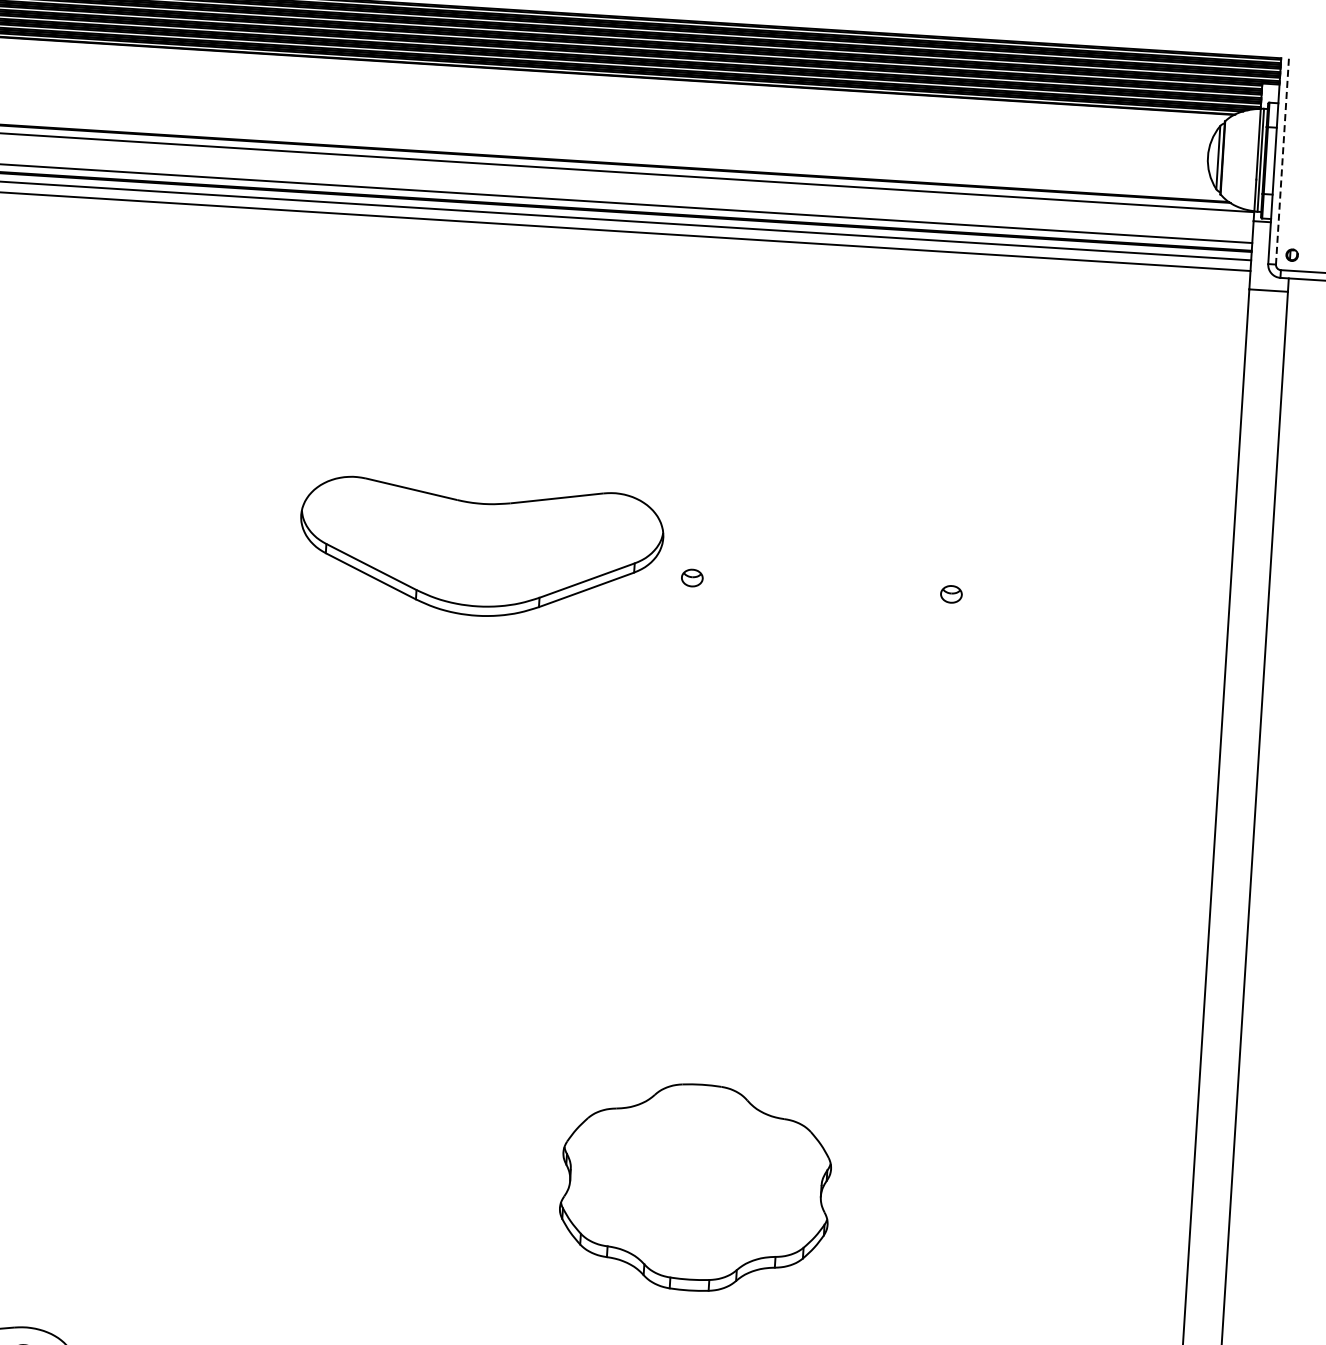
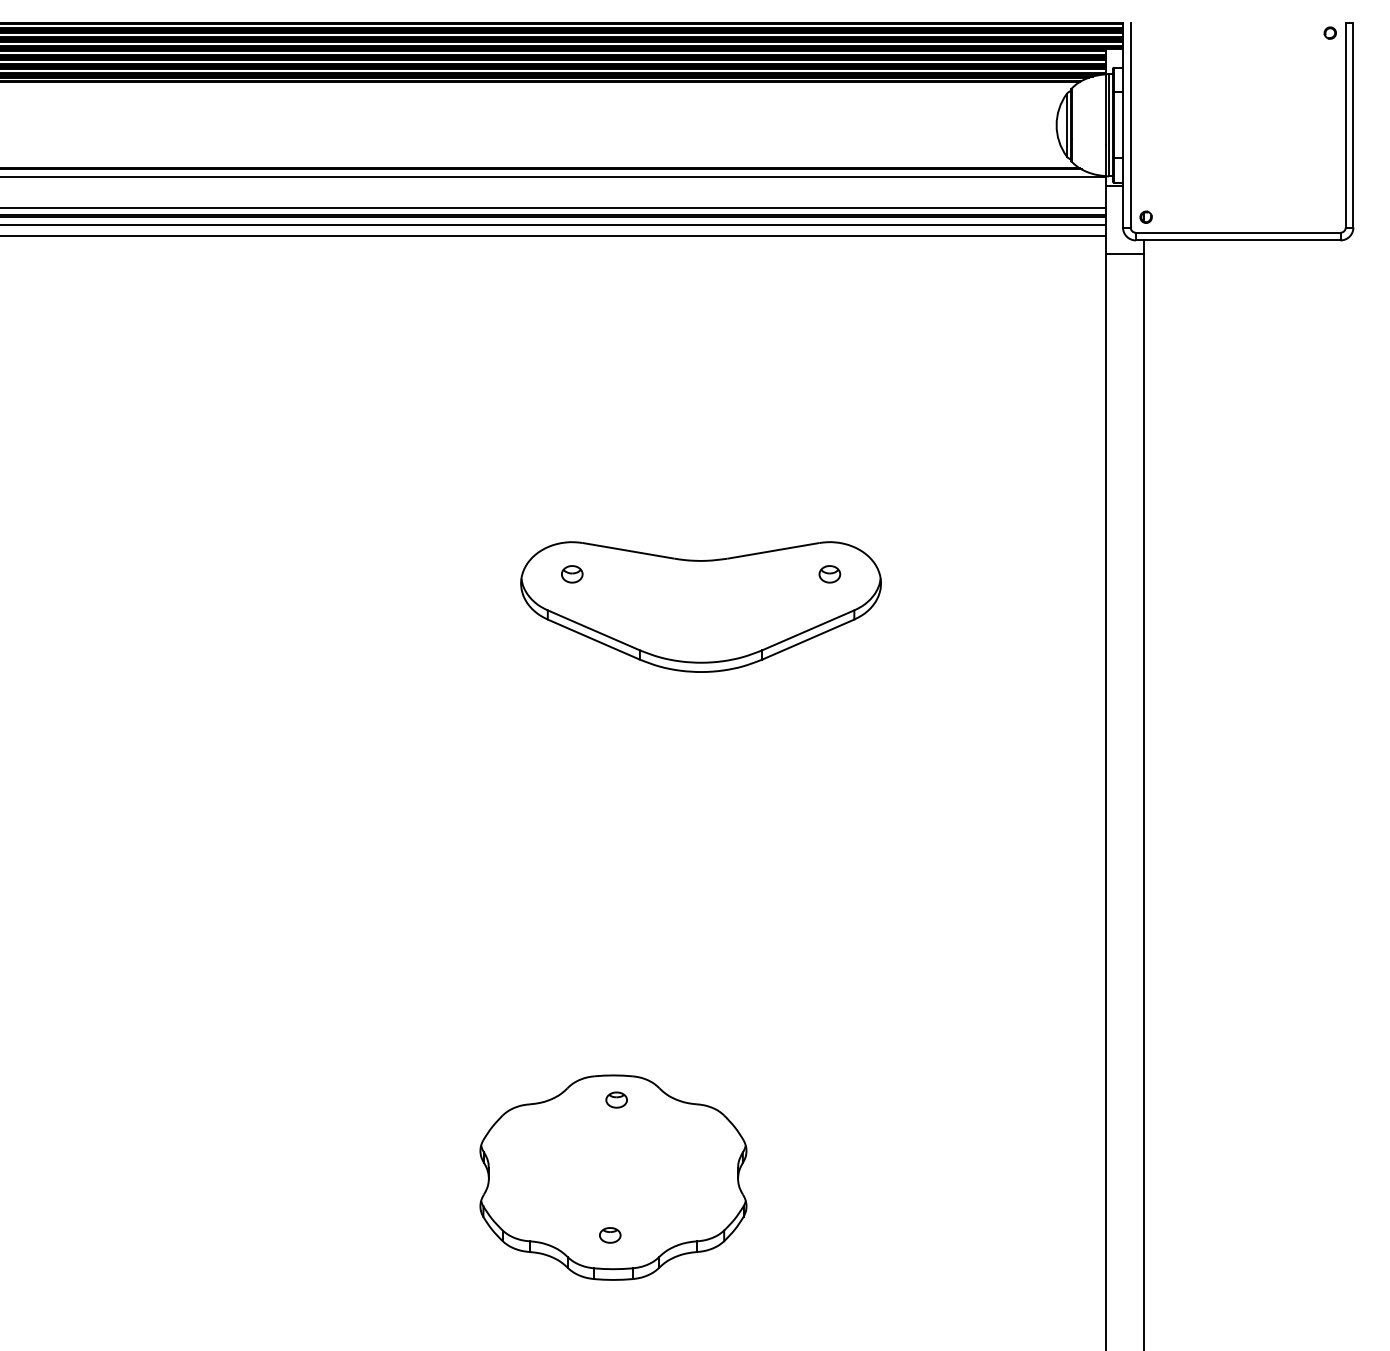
line: (1282, 161) -> (1130, 125), dashed -> solid
part: (480, 549) -> (700, 606), moved
part: (703, 1109) -> (616, 1099), added
part: (688, 1245) -> (610, 1235), added

